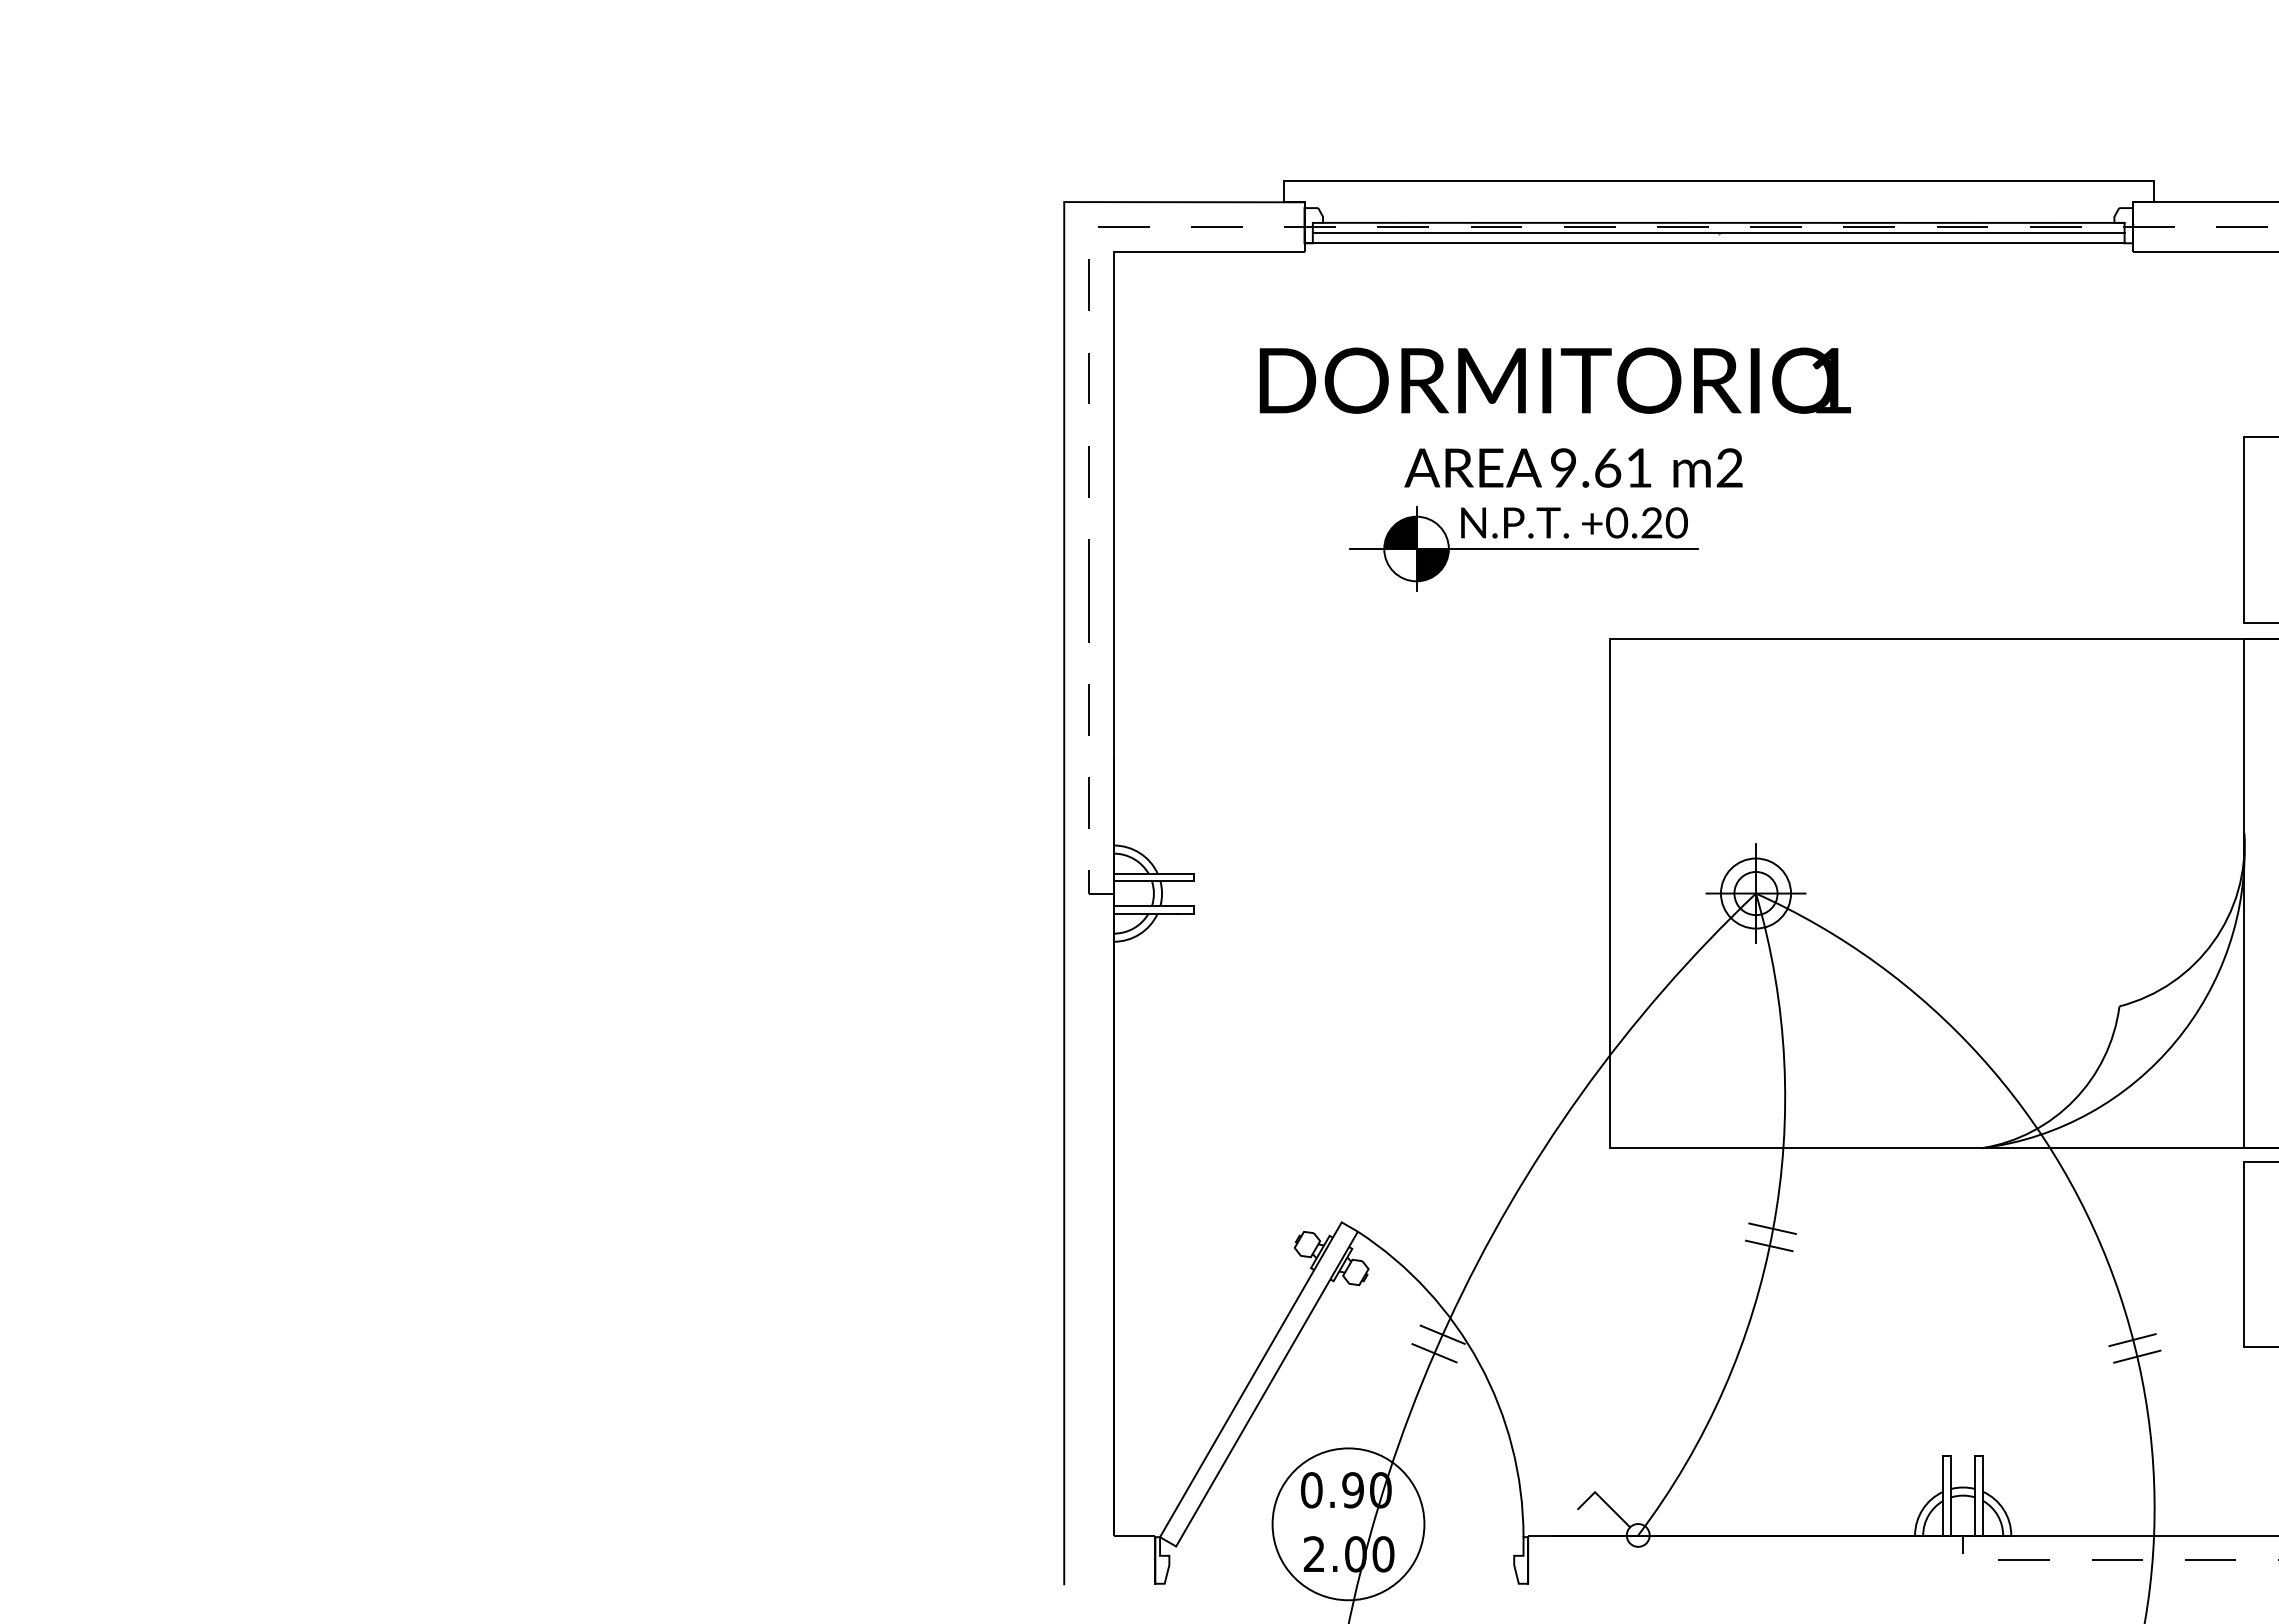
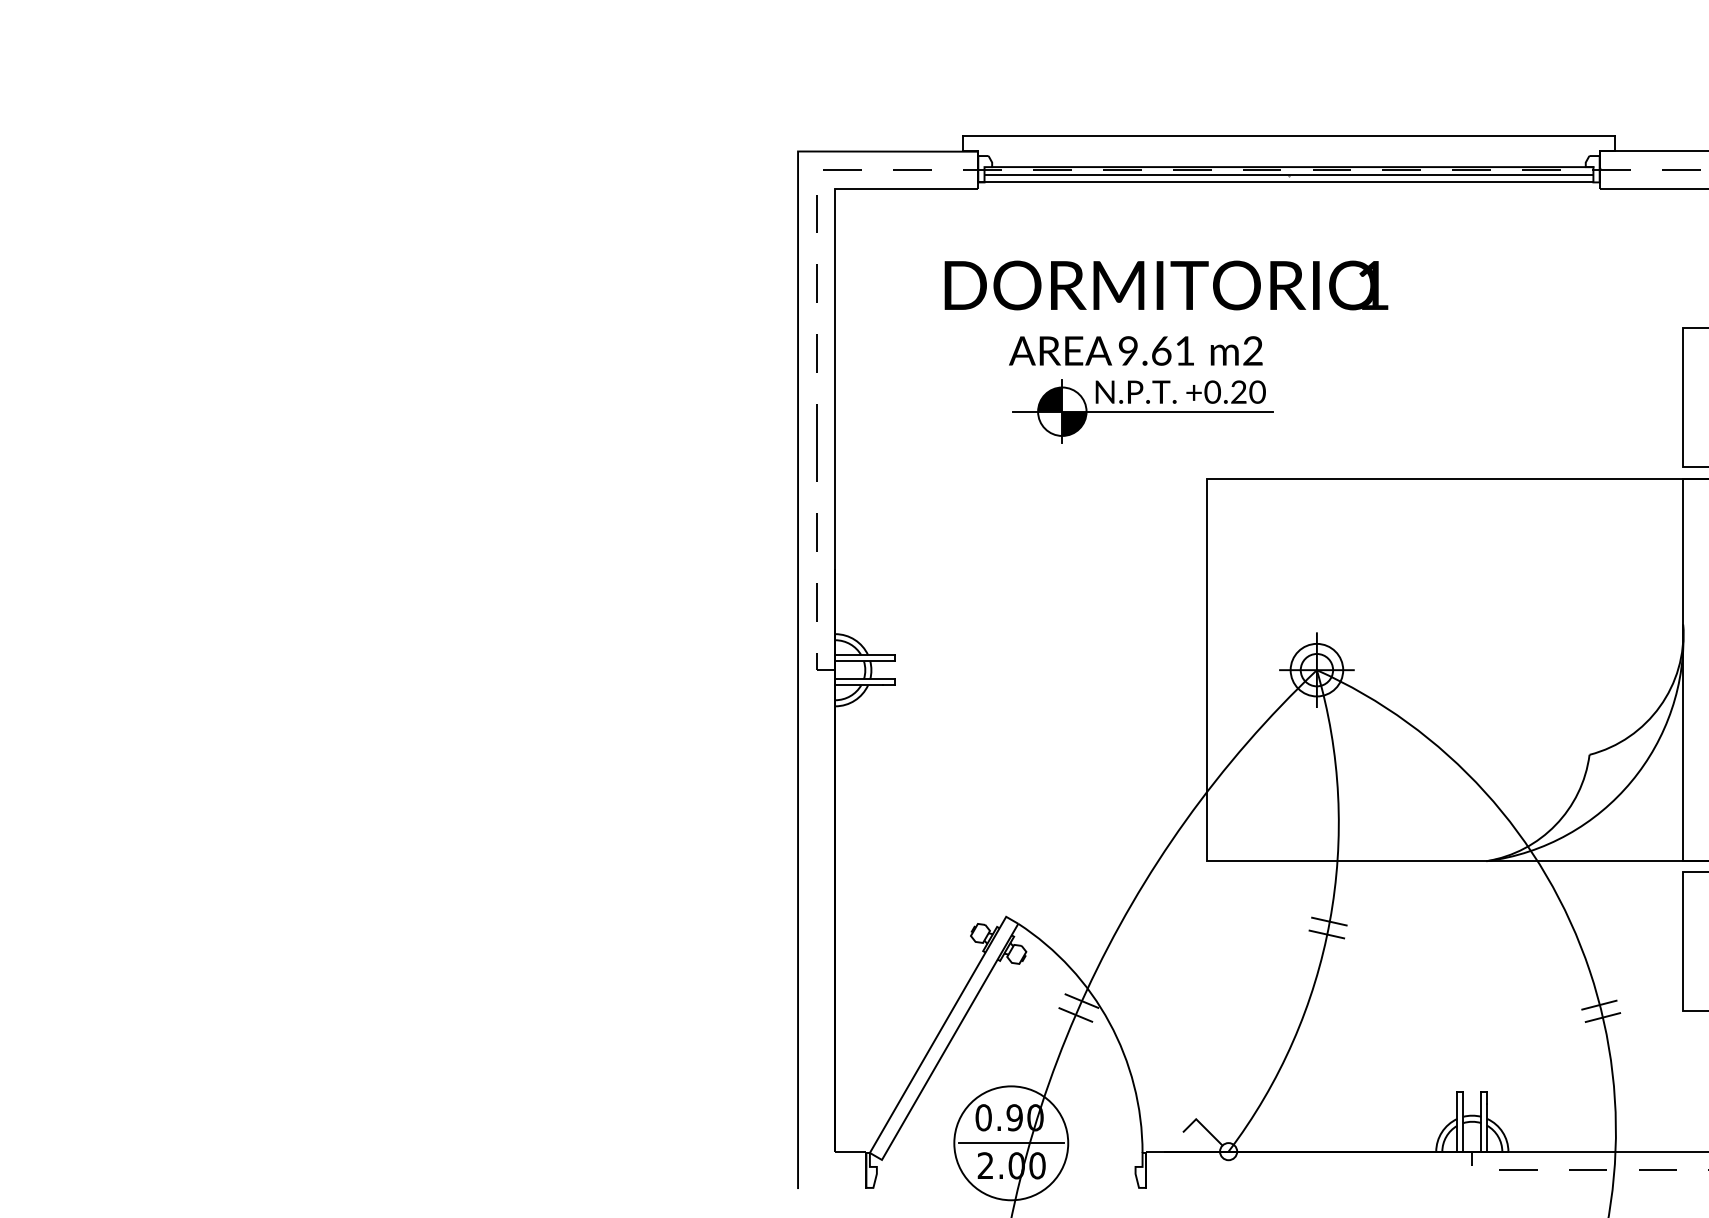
text: (1573, 467) -> (1135, 350), moved
line: (1348, 1524) -> (1011, 1143), added

